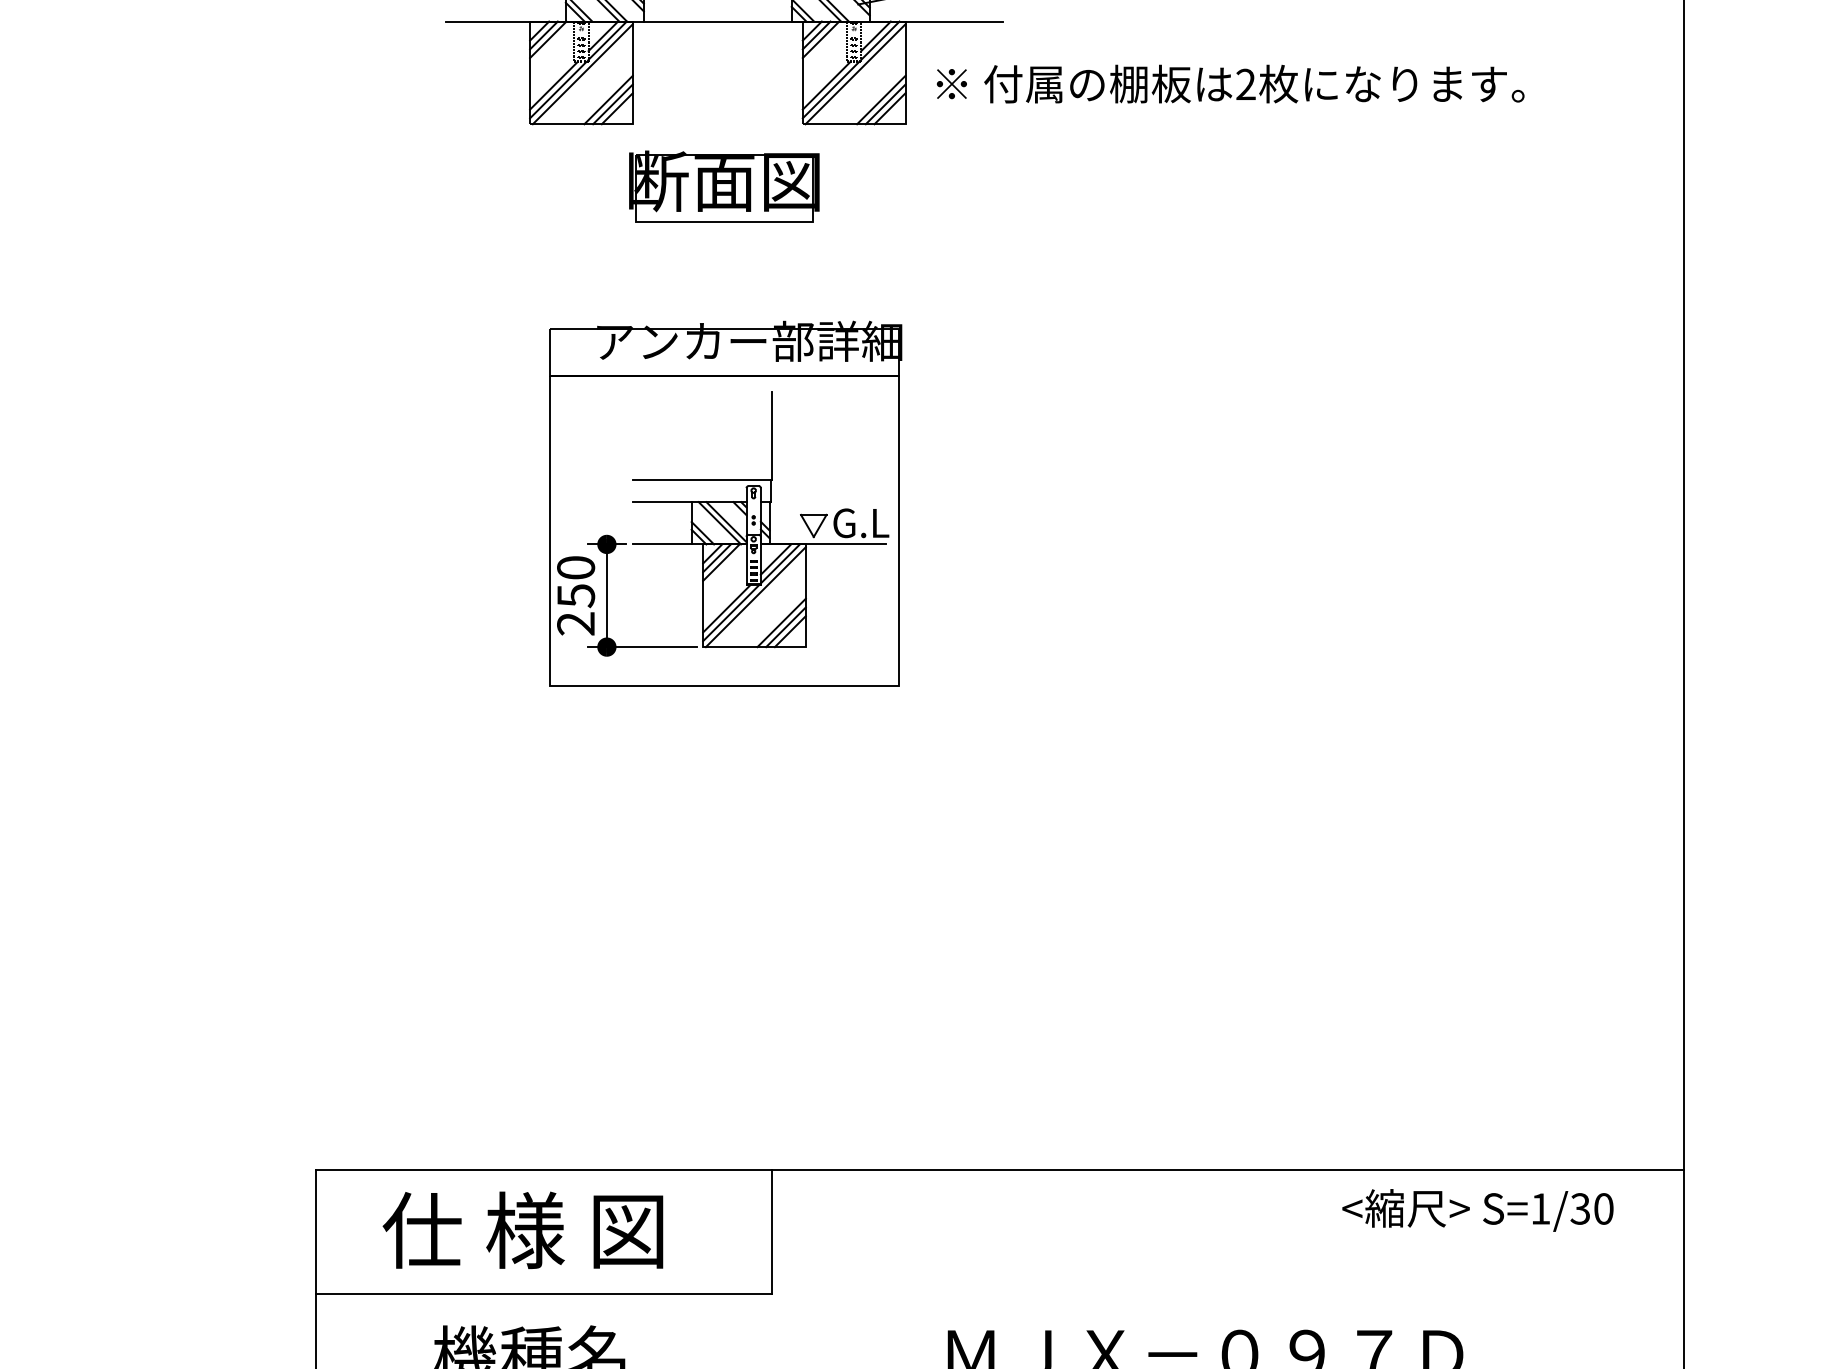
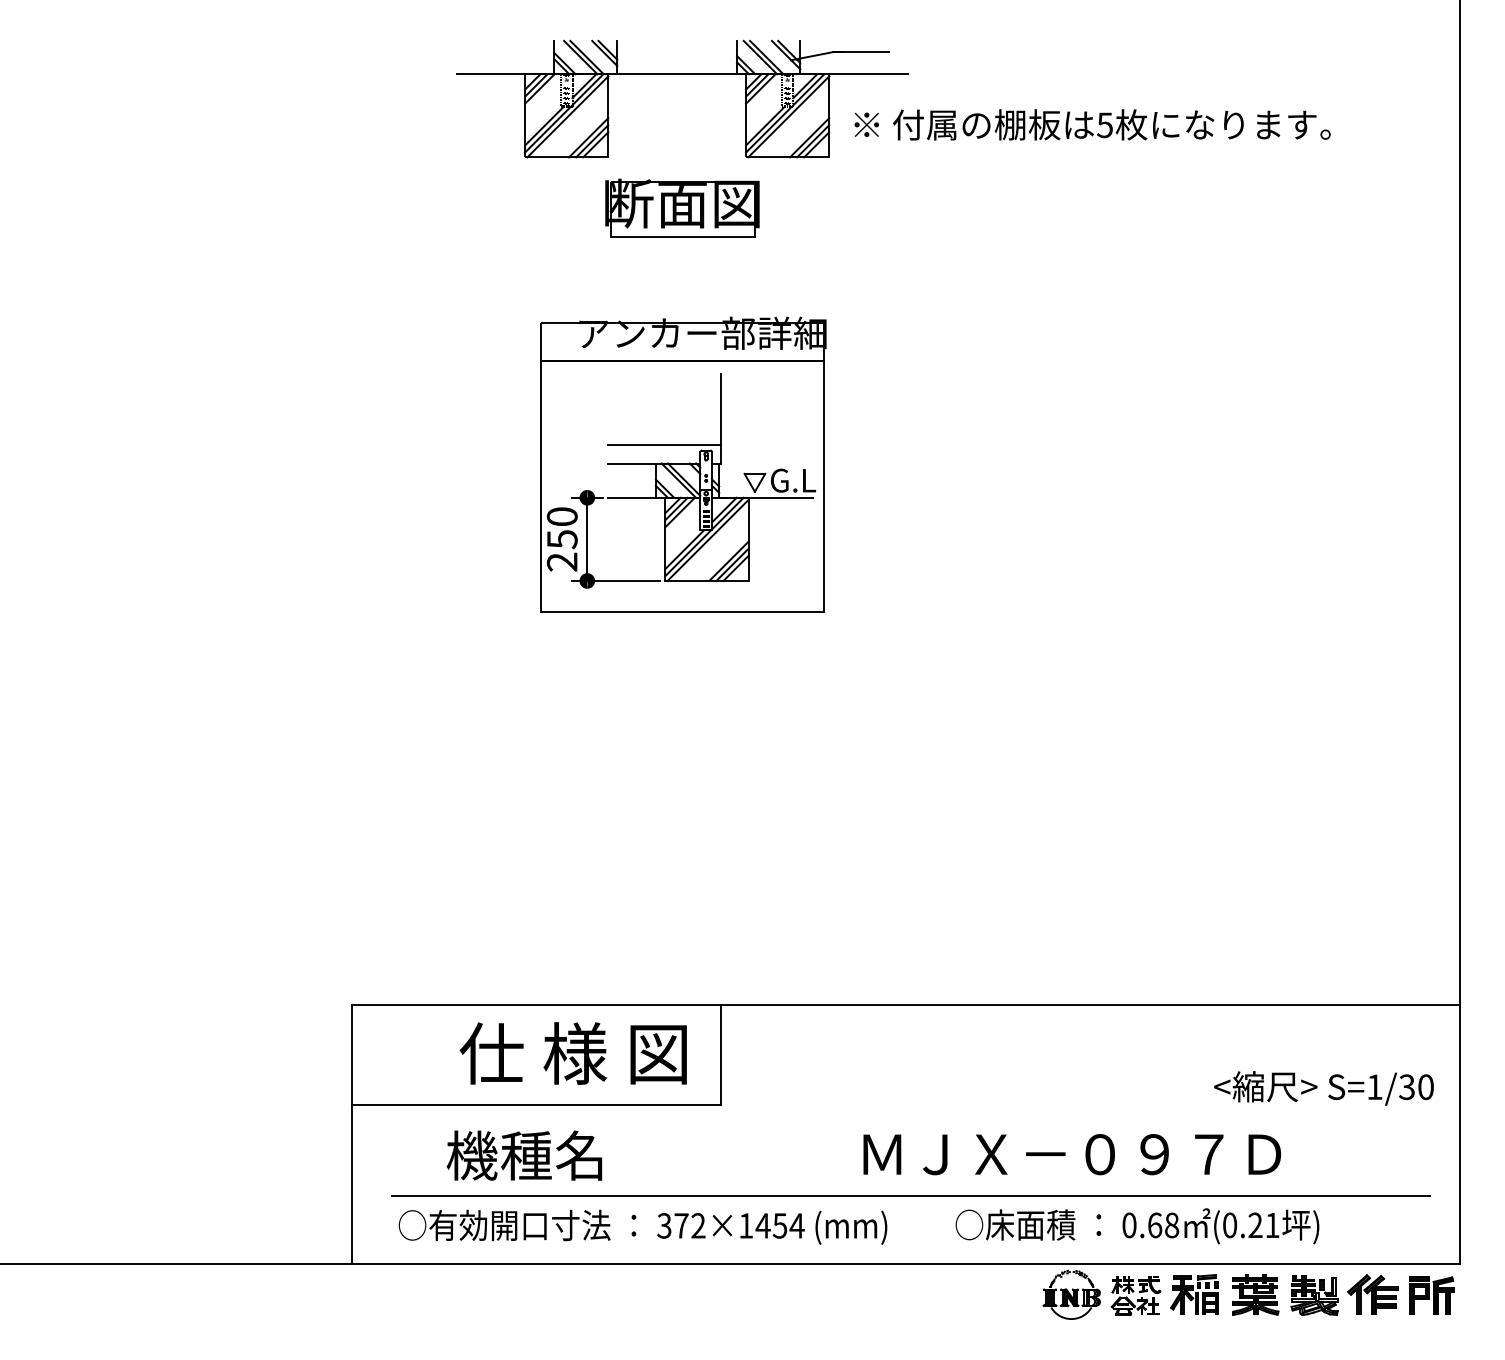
text: (1245, 84) -> (1104, 125), 2 -> 5
text: (1477, 1210) -> (1323, 1088), moved
text: (521, 1230) -> (572, 1053), moved

